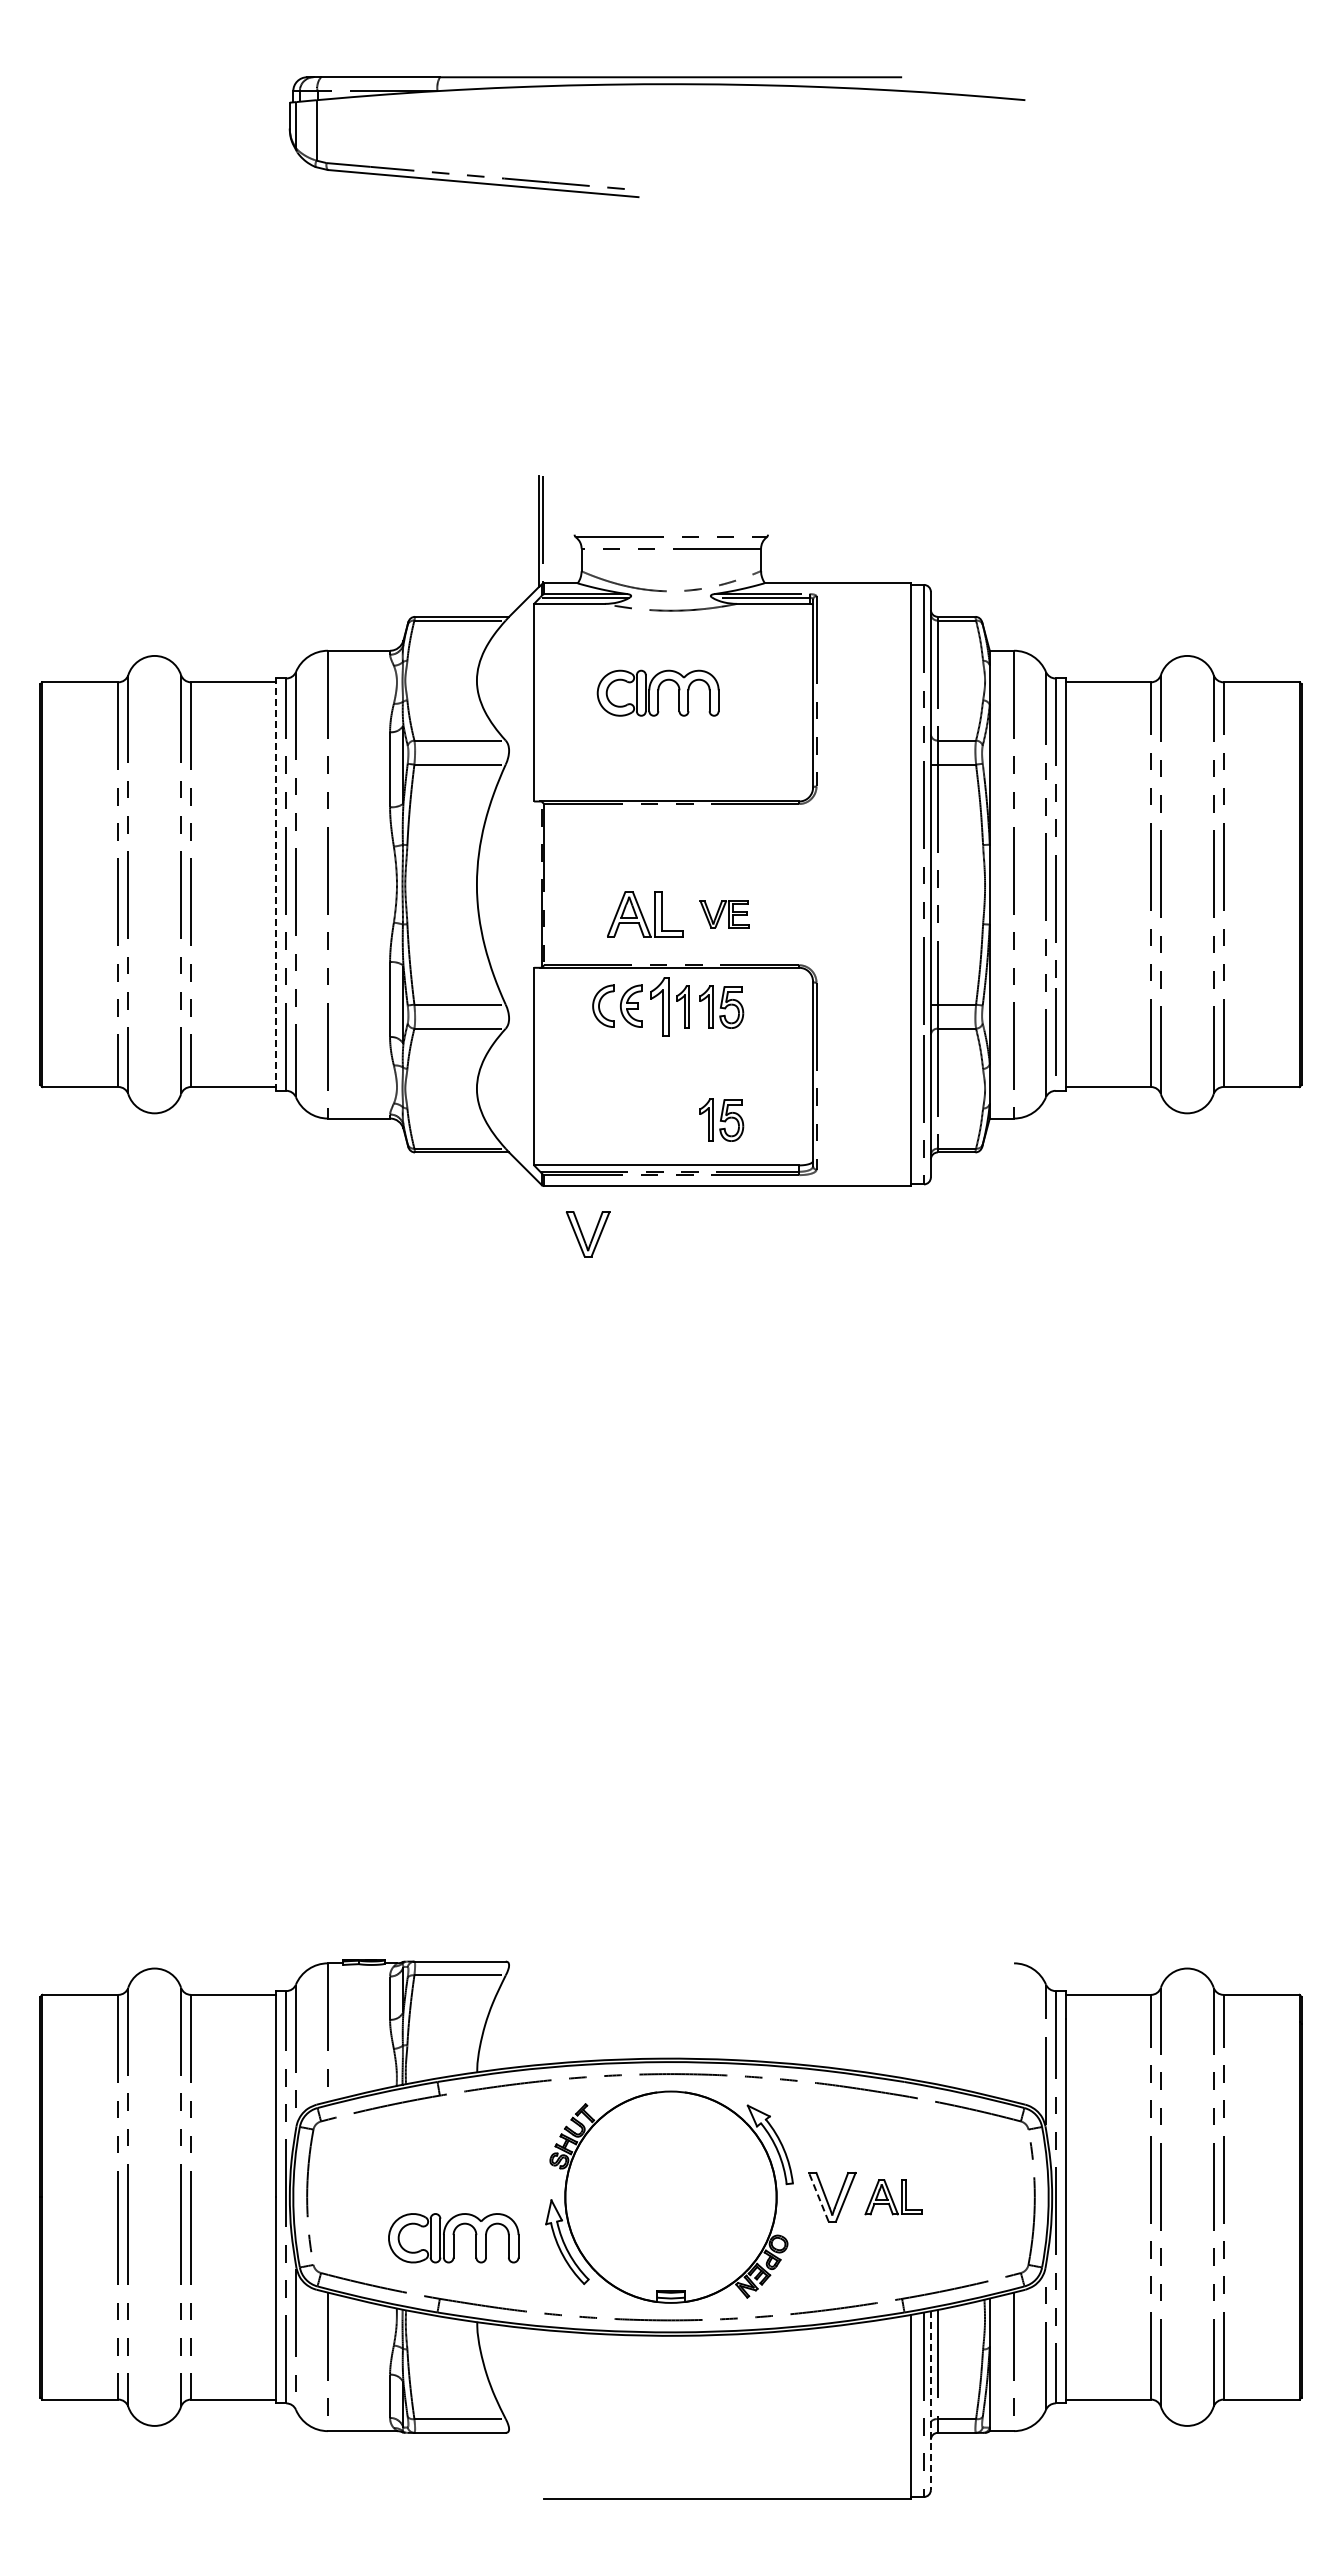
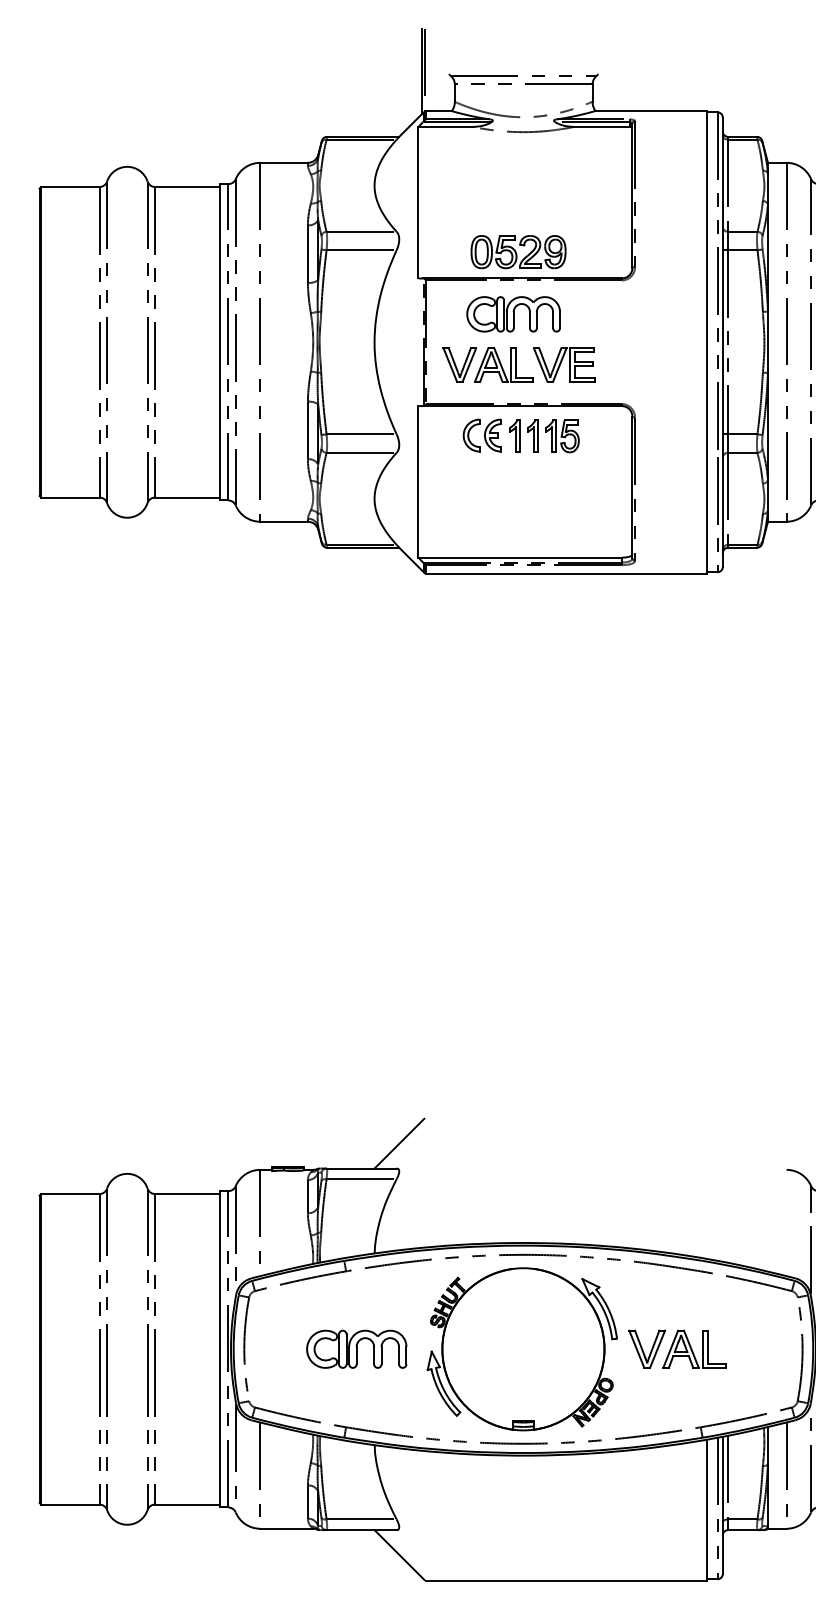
part: (657, 692) -> (513, 313), moved
part: (664, 766) -> (518, 251), added
line: (275, 884) -> (220, 342), dashed -> solid
part: (724, 914) -> (564, 365), size x1.67
part: (659, 1006) -> (514, 435), size x0.71
part: (721, 1119) -> (562, 522), removed
part: (587, 1234) -> (459, 365), moved
line: (508, 1928) -> (398, 1143), added
line: (818, 2196) -> (636, 1348), dashed -> solid
part: (893, 2197) -> (694, 1349), size x1.43
part: (453, 2238) -> (356, 1349), moved
line: (930, 2401) -> (722, 1506), dashed -> solid
line: (508, 2464) -> (398, 1554), added

